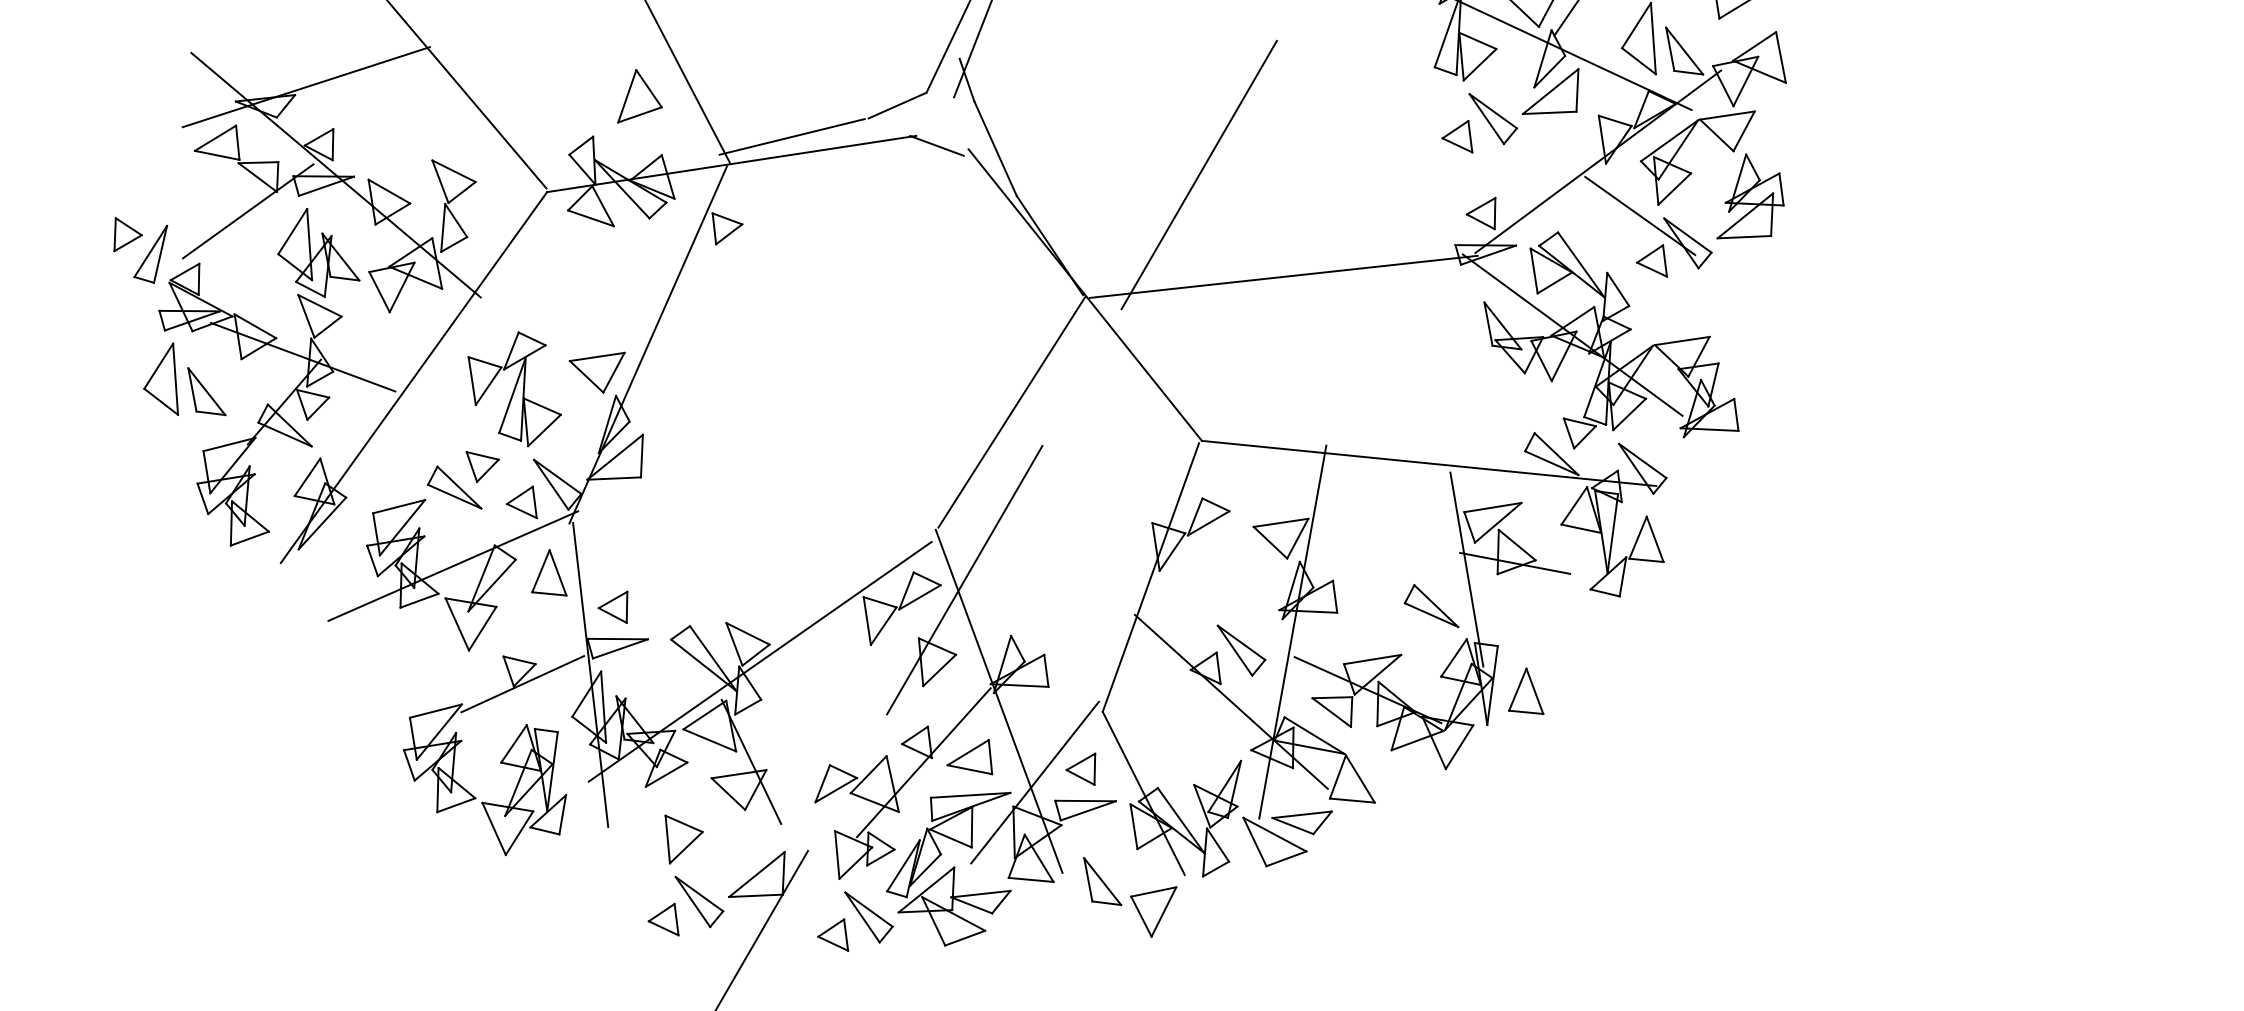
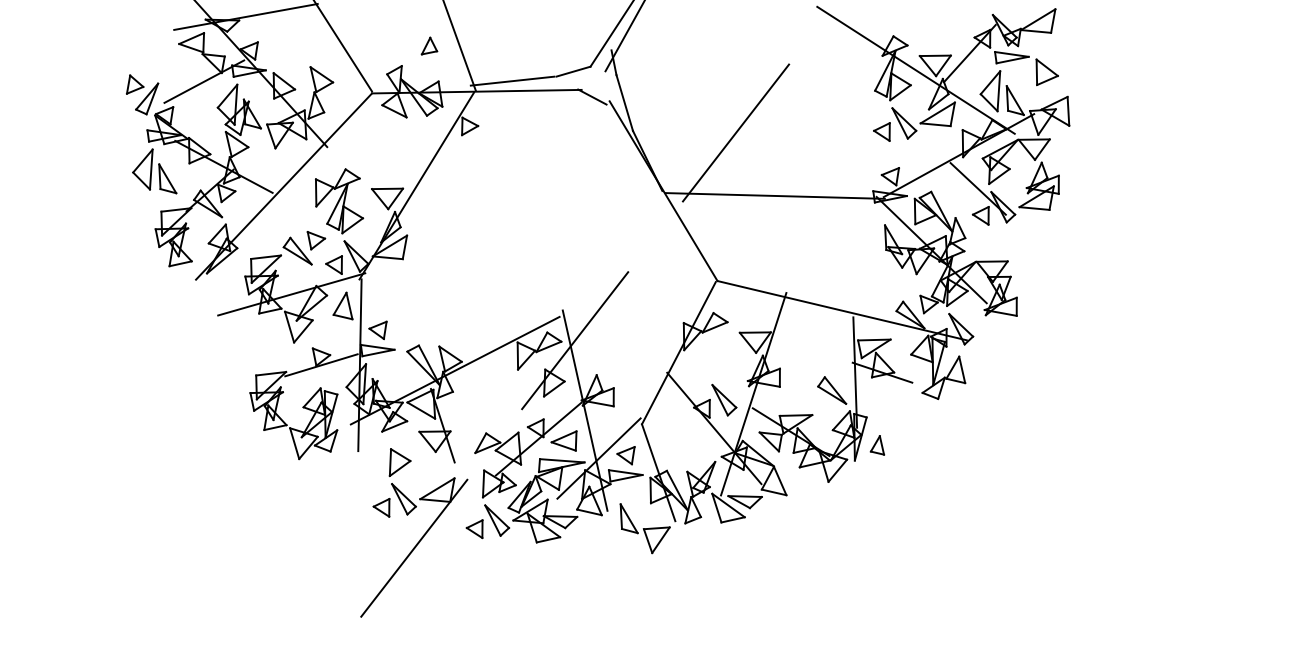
part: (637, 93) -> (429, 45), size x0.6
line: (1010, 411) -> (613, 250), removed
part: (1523, 693) -> (877, 445), size x0.7

